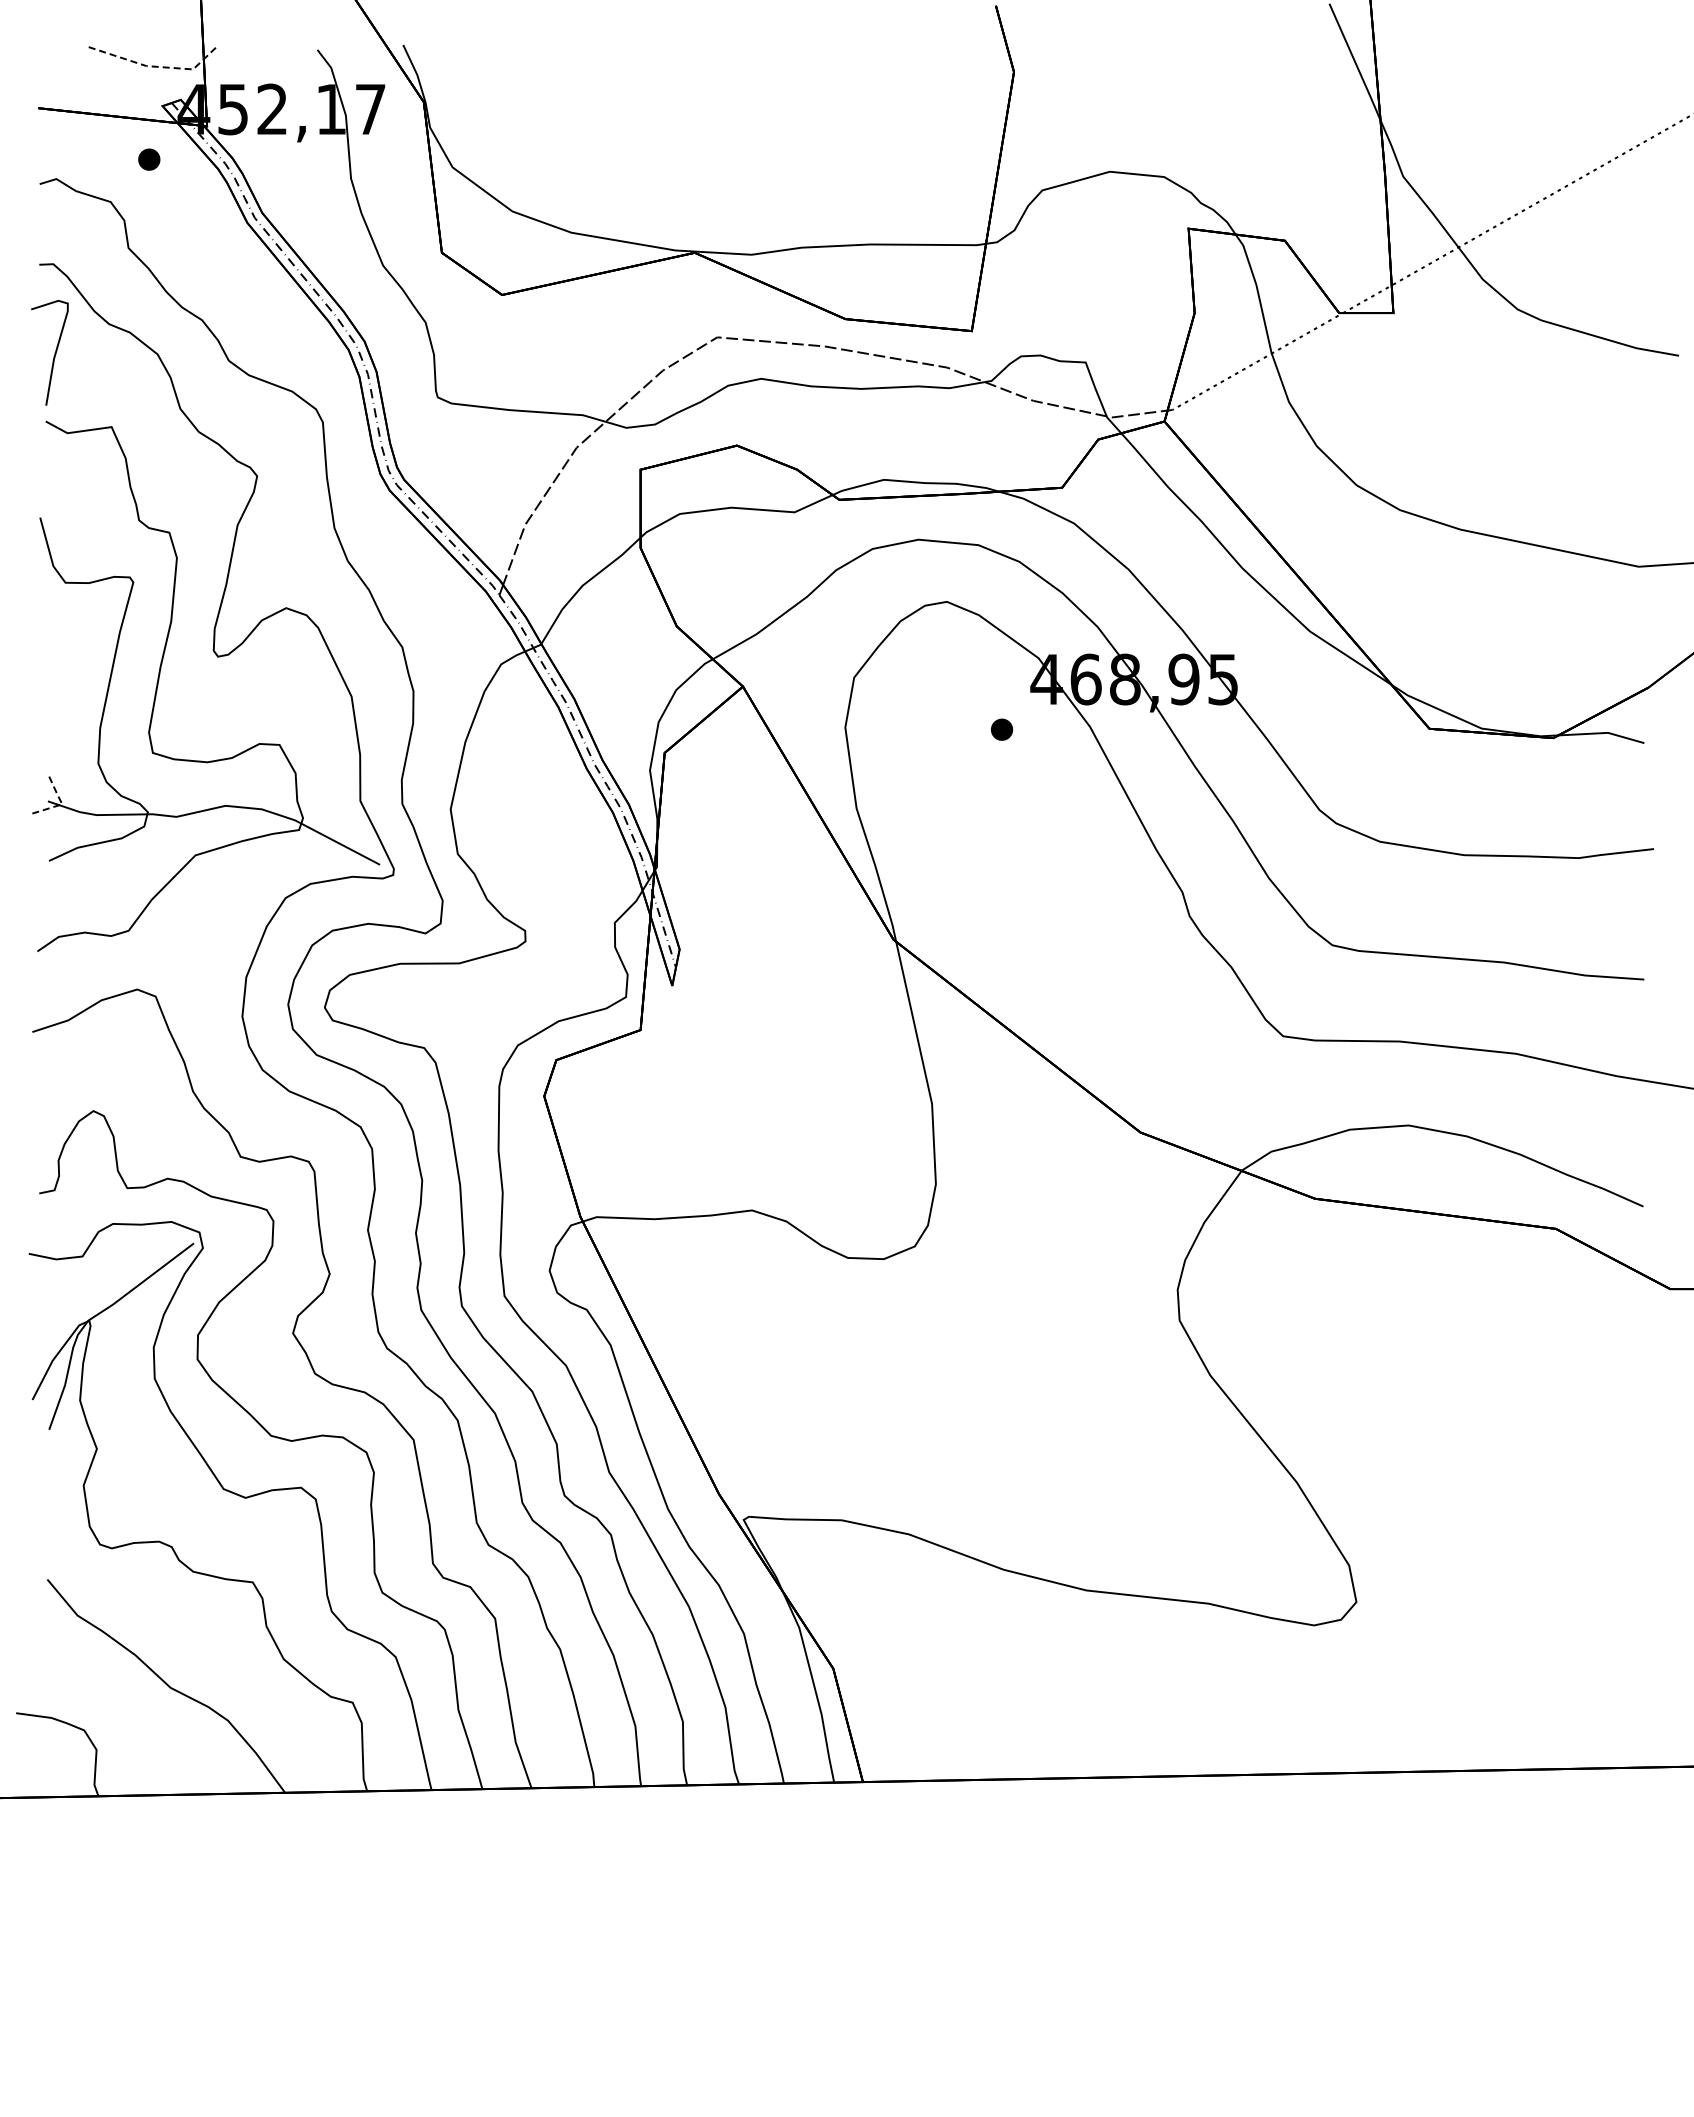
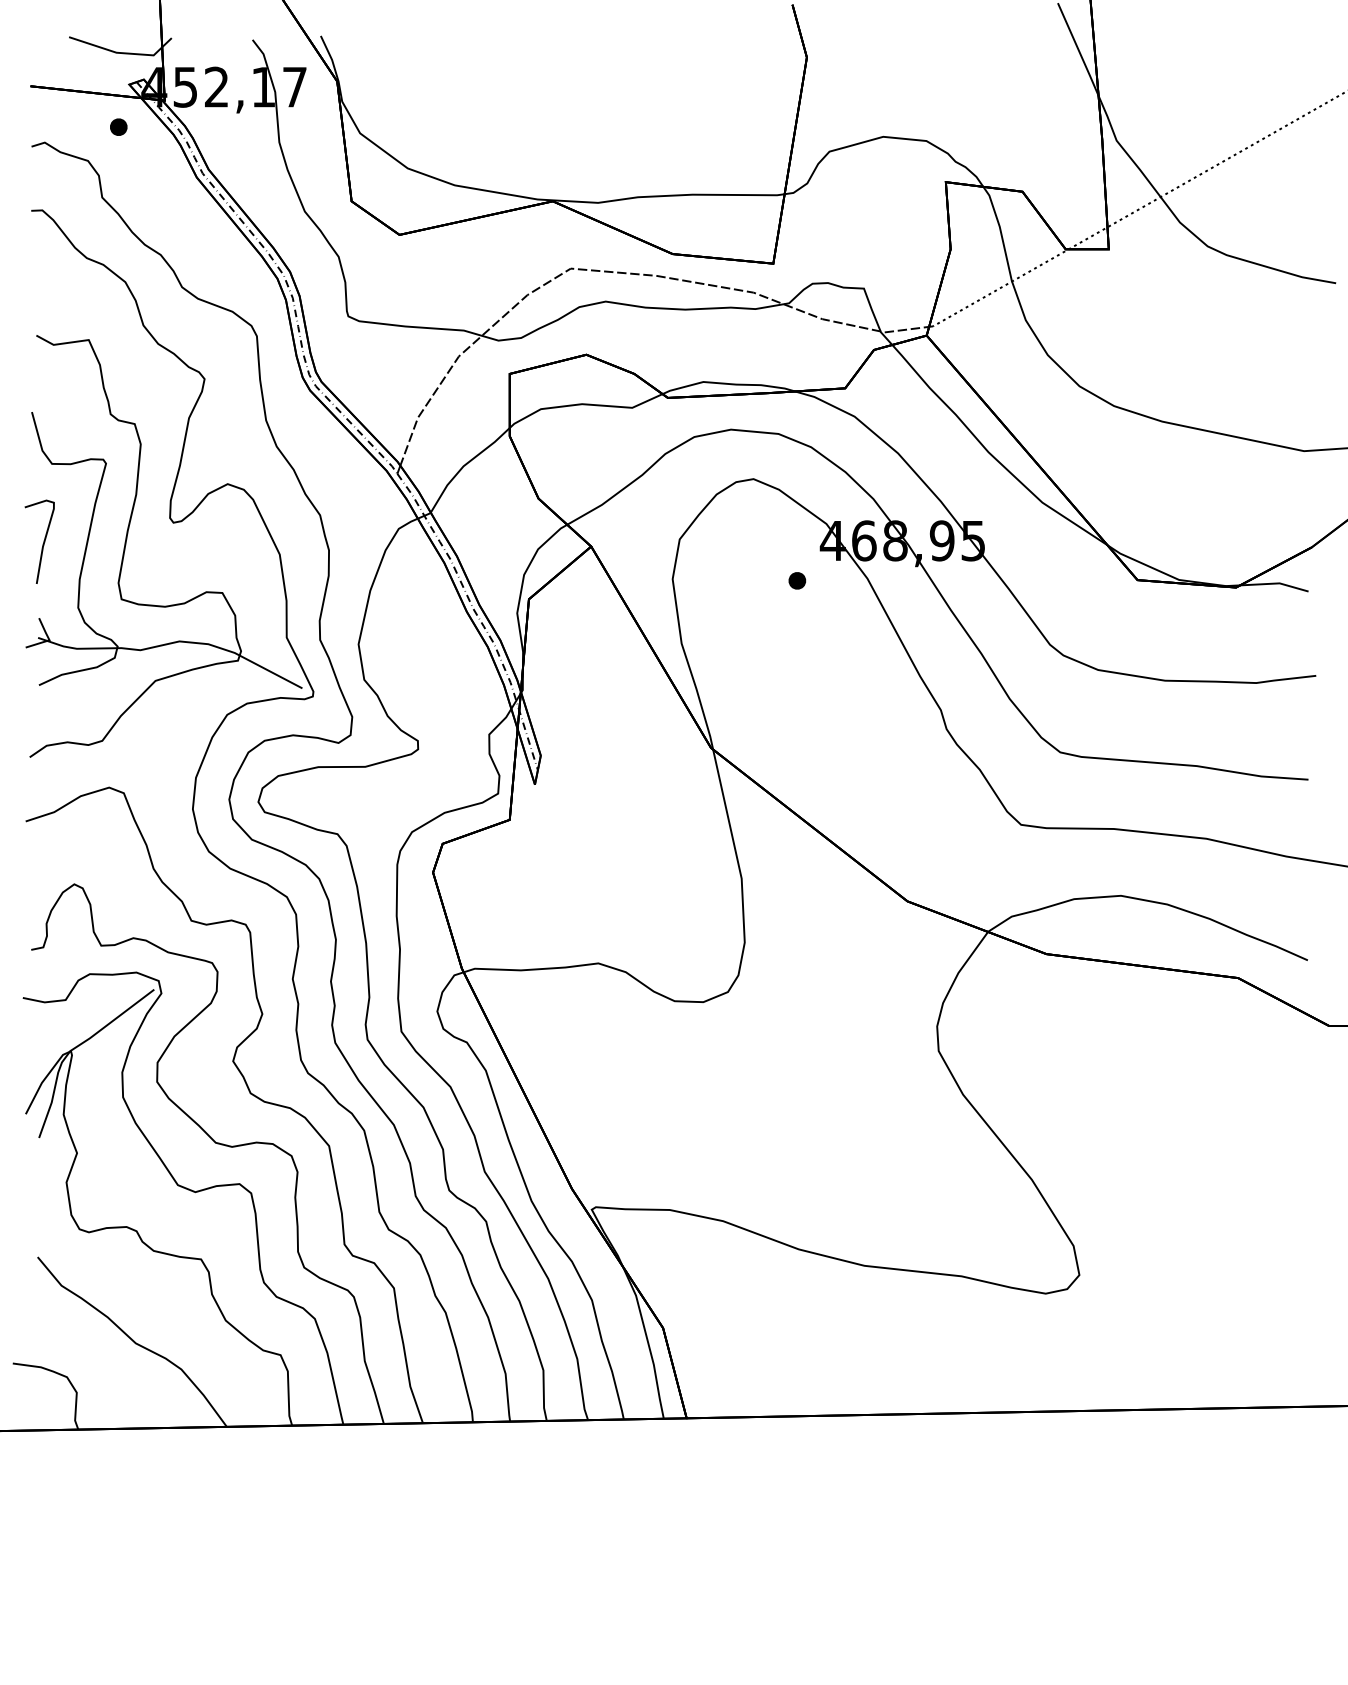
line: (154, 66) -> (122, 53), dashed -> solid
curve: (54, 353) -> (43, 542), moved
line: (62, 804) -> (49, 640), dashed -> solid

